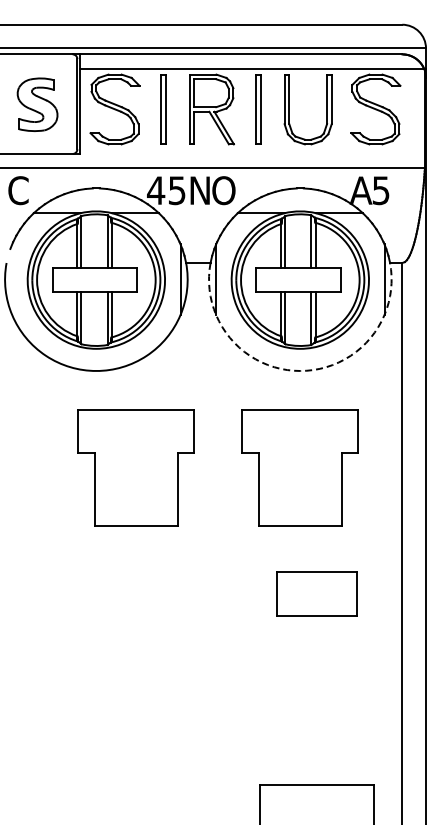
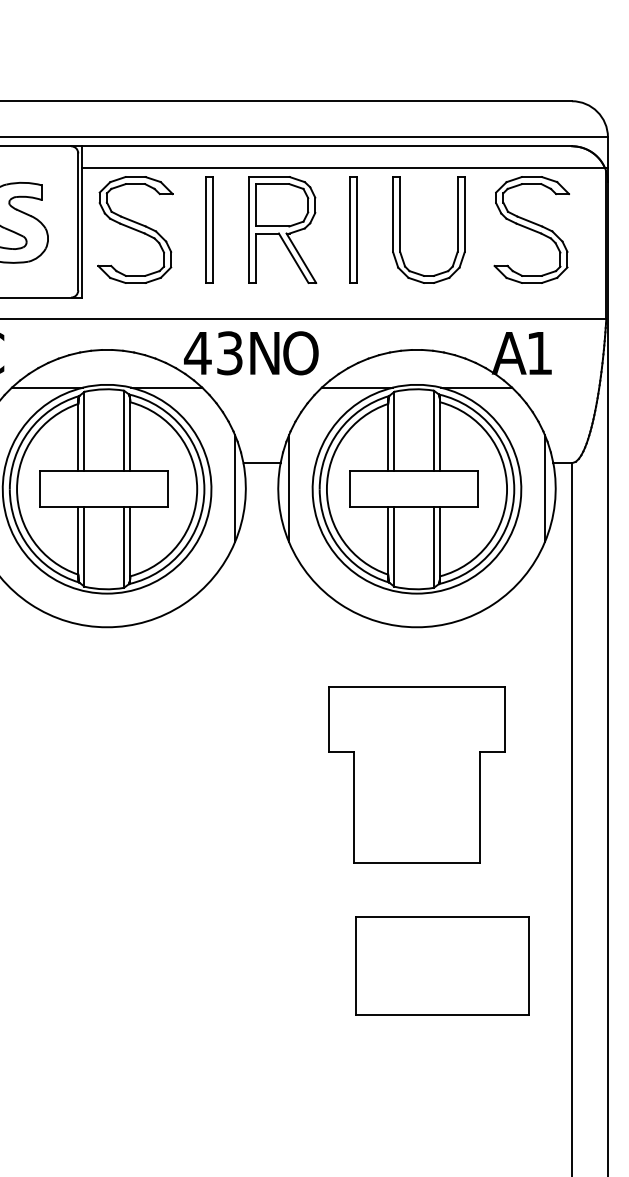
text: (177, 190) -> (230, 353), 5 -> 3
text: (380, 190) -> (538, 353), 5 -> 1
arc: (300, 370) -> (417, 626), dashed -> solid
part: (135, 467) -> (166, 773), removed
part: (316, 593) -> (441, 965), size x1.43

